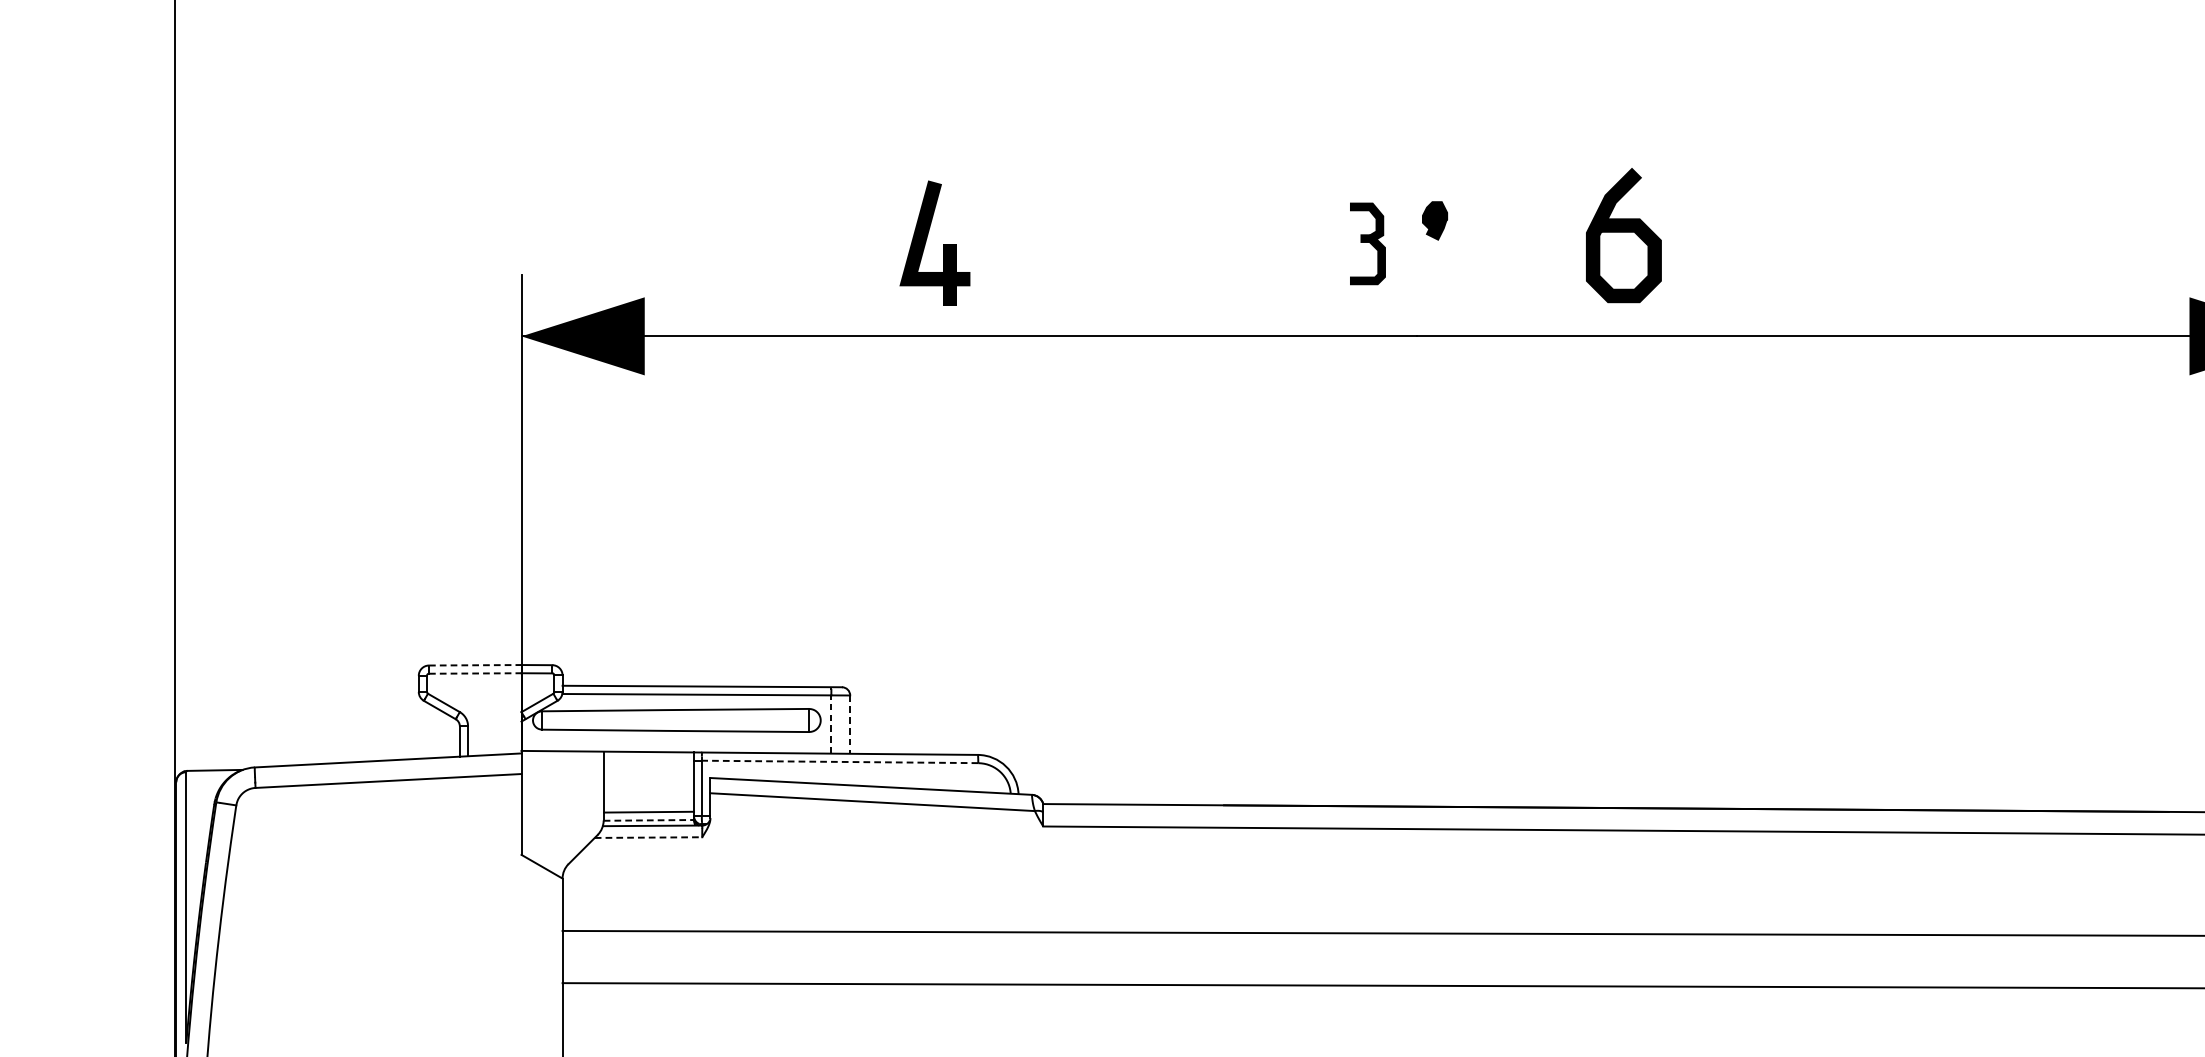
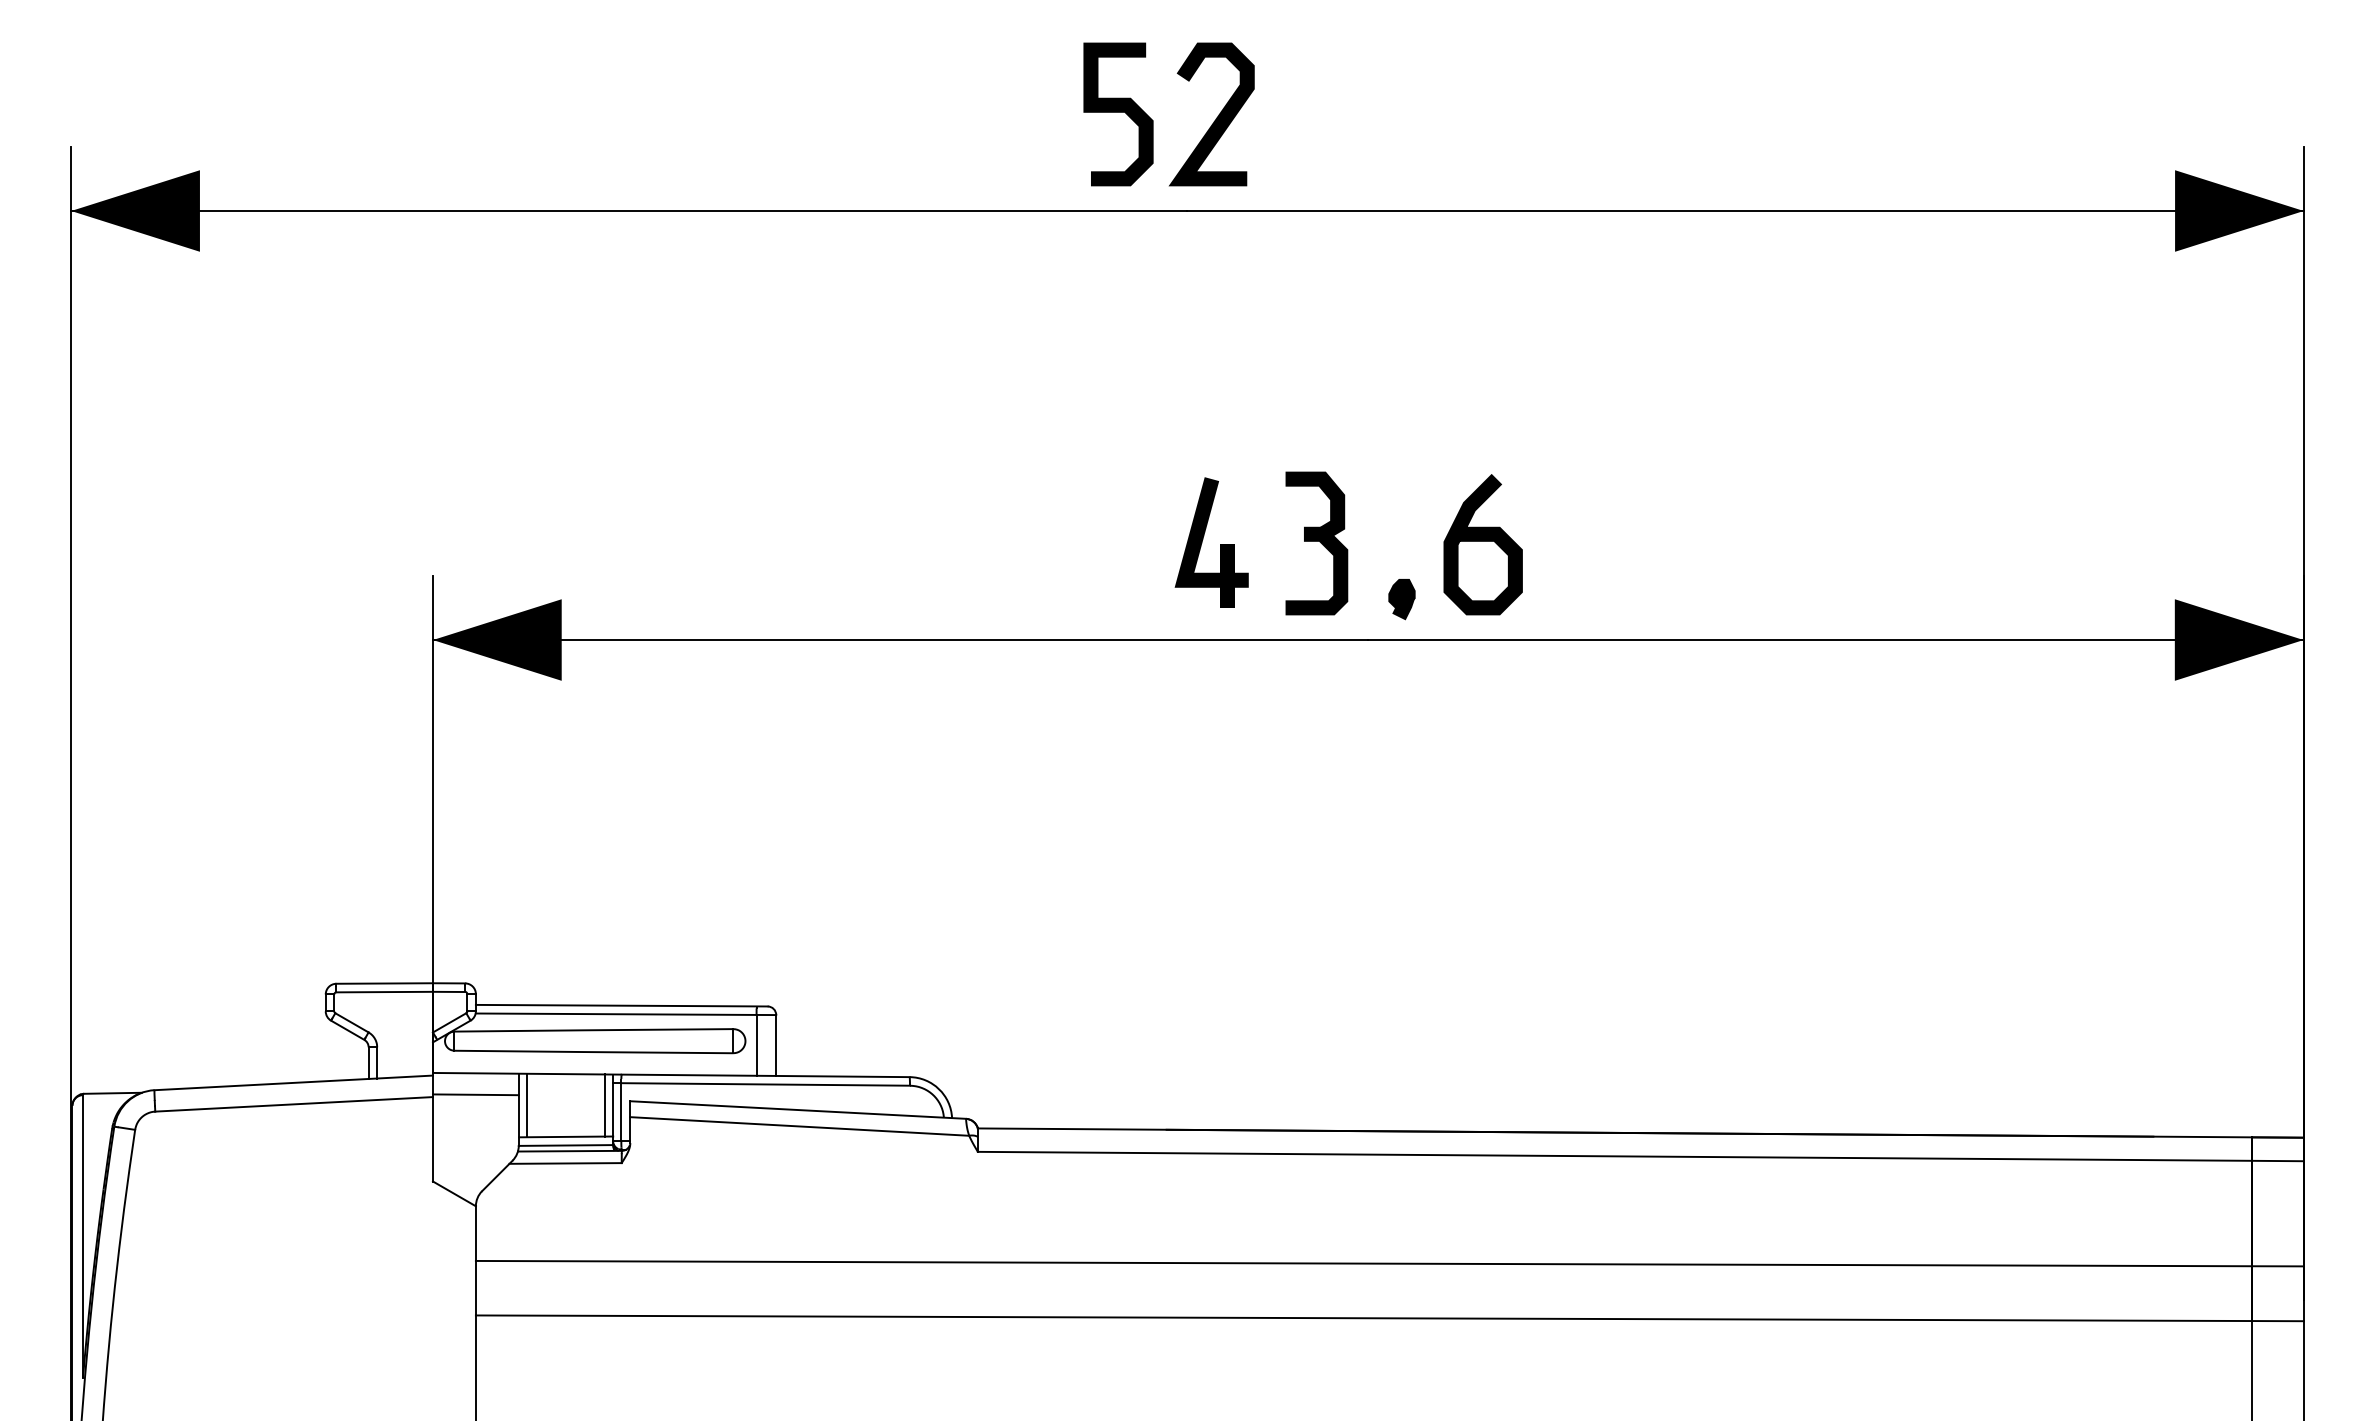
part: (1434, 220) -> (1401, 599), moved
curve: (1623, 232) -> (1482, 541), moved
part: (927, 240) -> (1203, 539), moved
part: (1367, 243) -> (1316, 543), size x1.67
line: (476, 665) -> (385, 983), dashed -> solid
line: (476, 673) -> (385, 992), dashed -> solid
line: (831, 723) -> (756, 1044), dashed -> solid
line: (850, 725) -> (776, 1046), dashed -> solid
line: (839, 761) -> (765, 1084), dashed -> solid
line: (562, 771) -> (475, 1094), added
line: (611, 782) -> (527, 1105), added
line: (685, 782) -> (604, 1105), added
line: (649, 820) -> (566, 1145), dashed -> solid
line: (649, 837) -> (566, 1163), dashed -> solid

